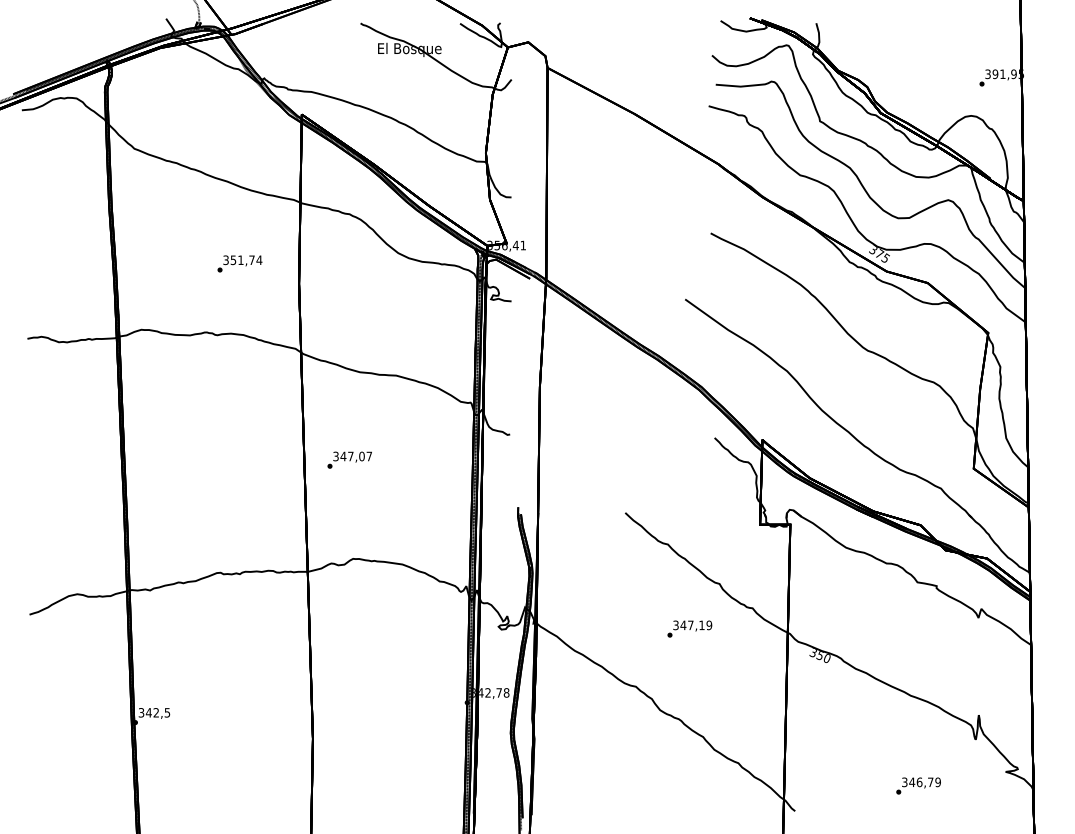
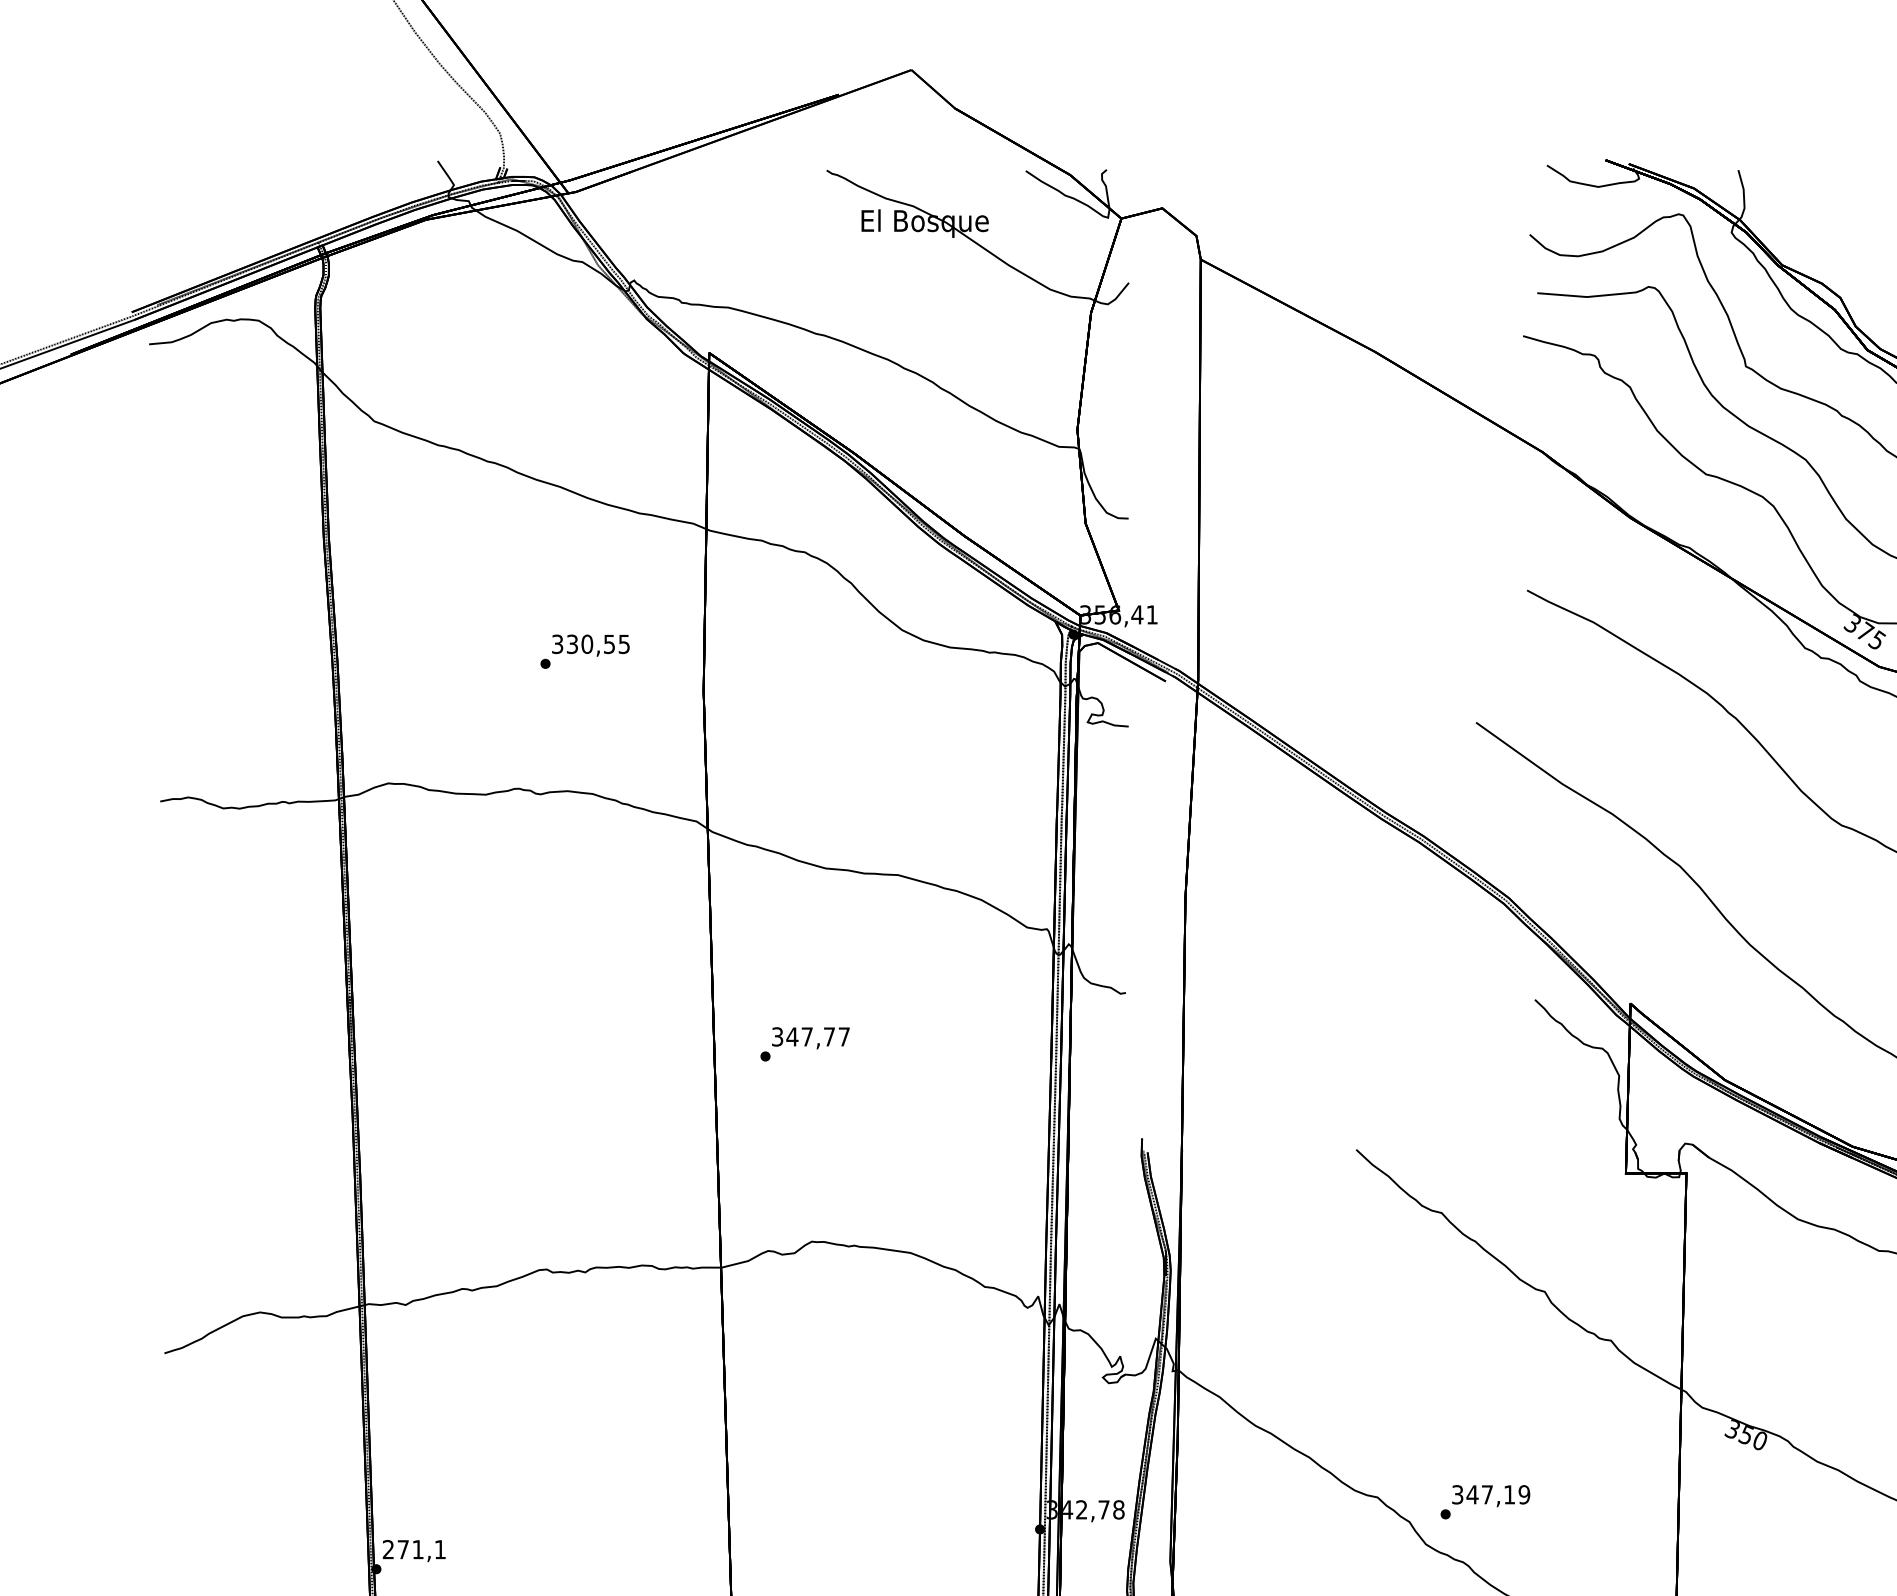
text: (246, 260) -> (598, 644), 351,74 -> 330,55
text: (361, 456) -> (828, 1036), 347,07 -> 347,77
text: (689, 628) -> (1484, 1501), moved
text: (154, 712) -> (414, 1549), 342,5 -> 271,1

